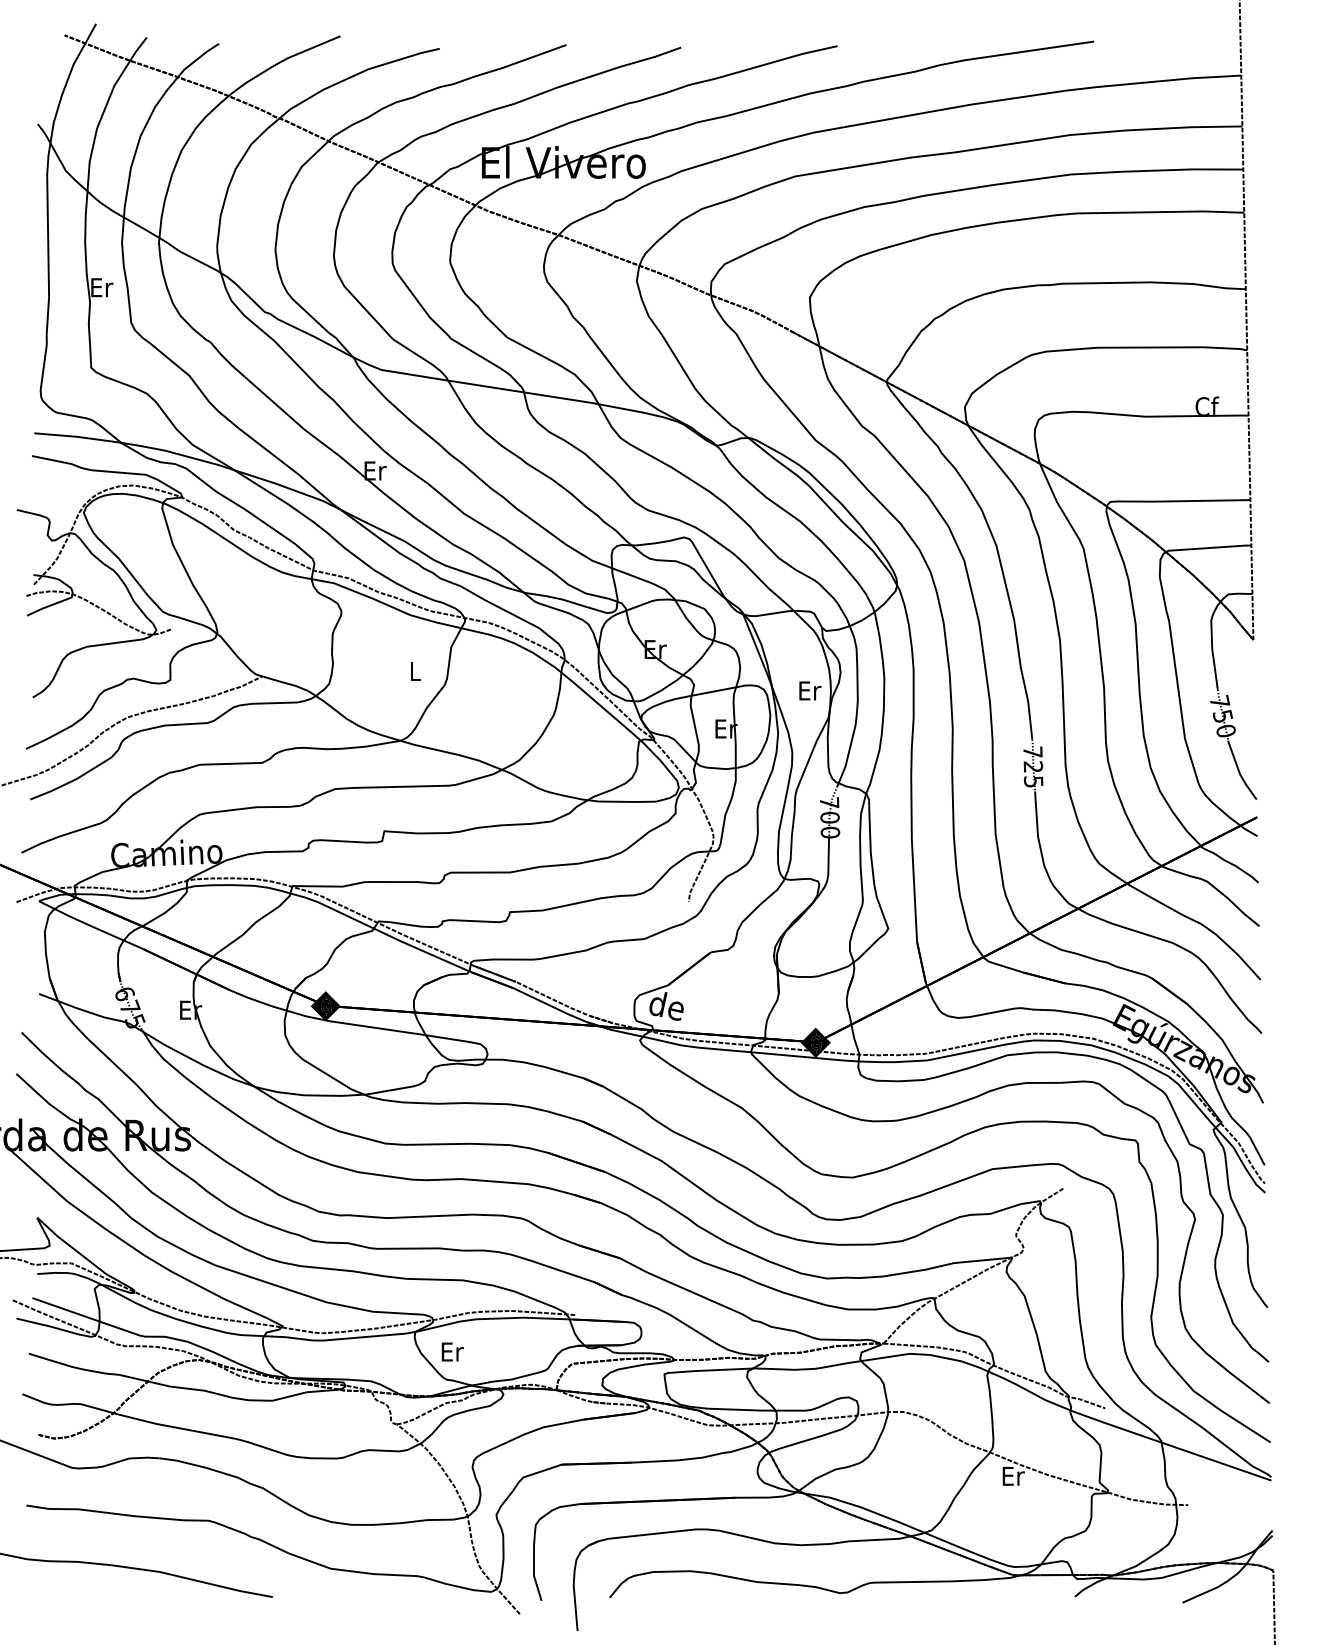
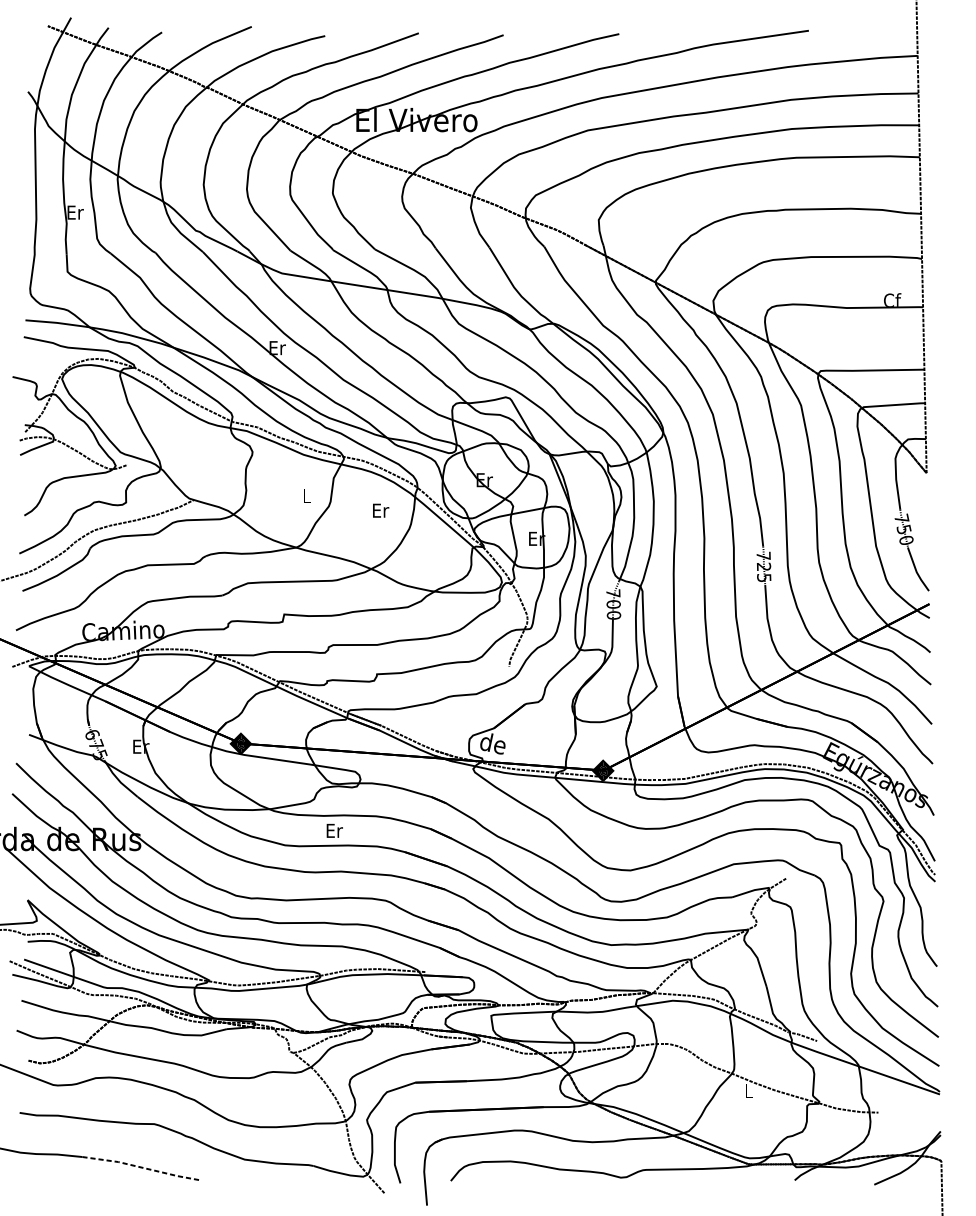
text: (810, 690) -> (381, 510), moved
text: (452, 1351) -> (334, 830), moved
text: (1013, 1475) -> (749, 1090), Er -> L
line: (191, 1579) -> (141, 1167), solid -> dashed

